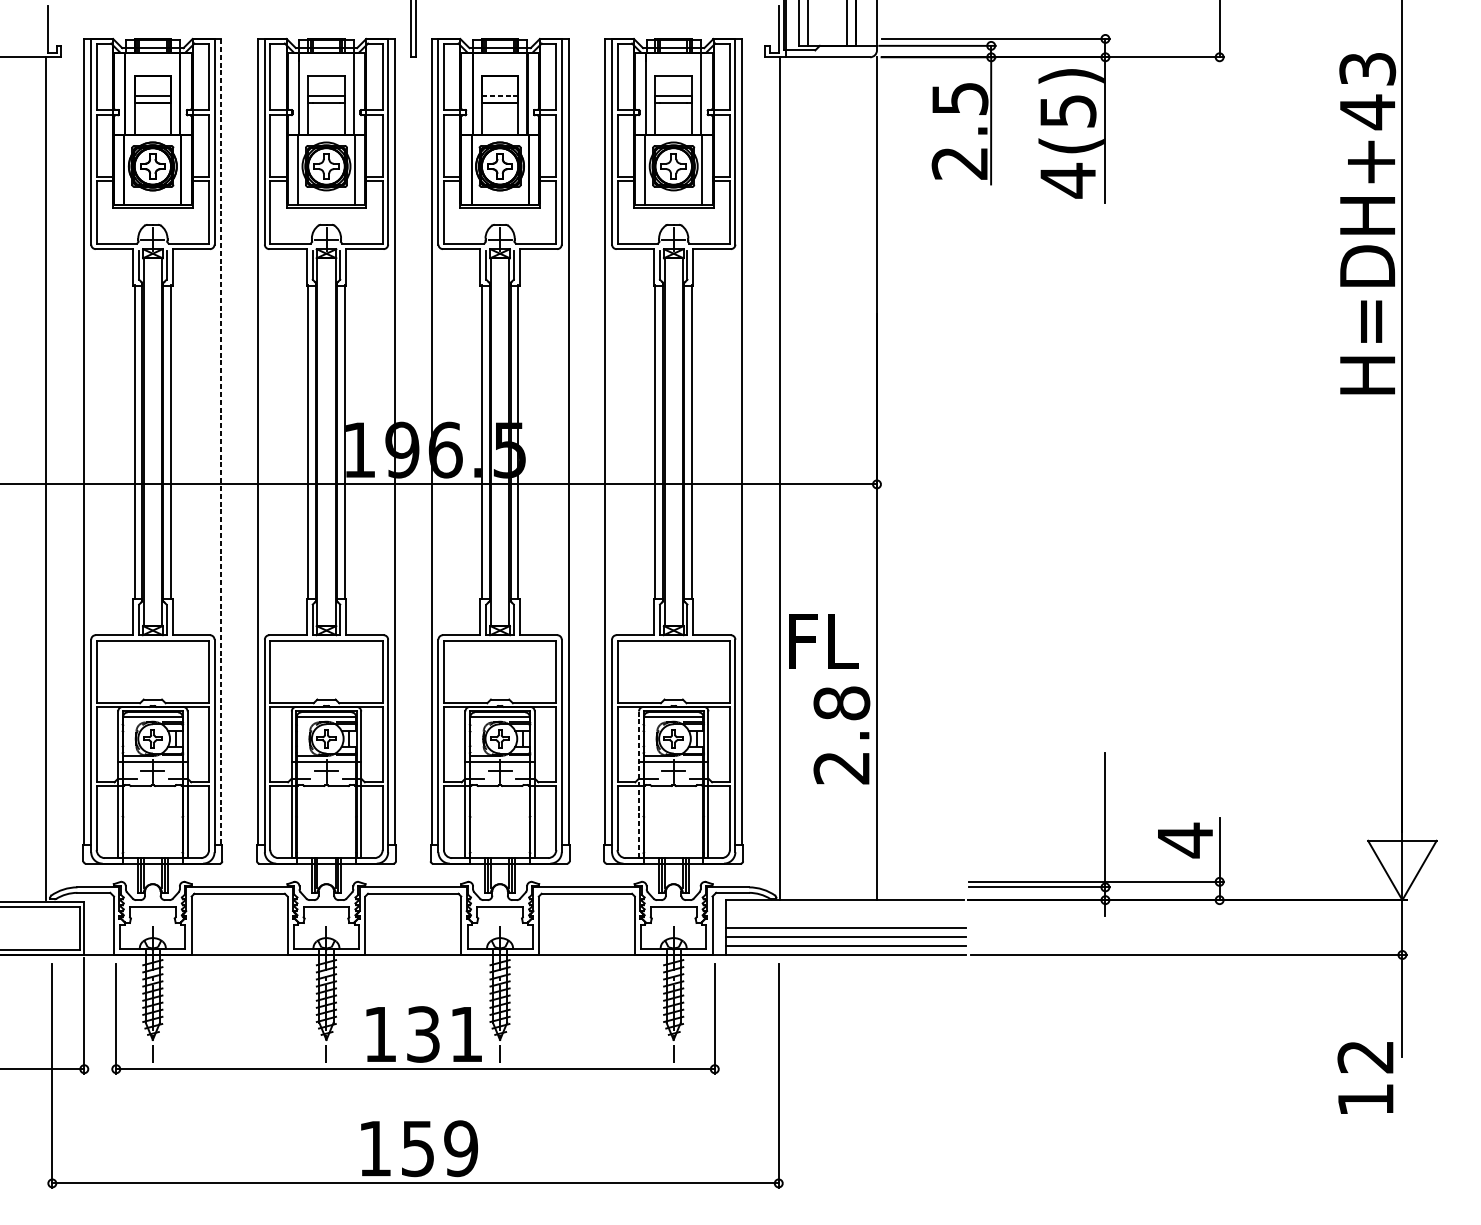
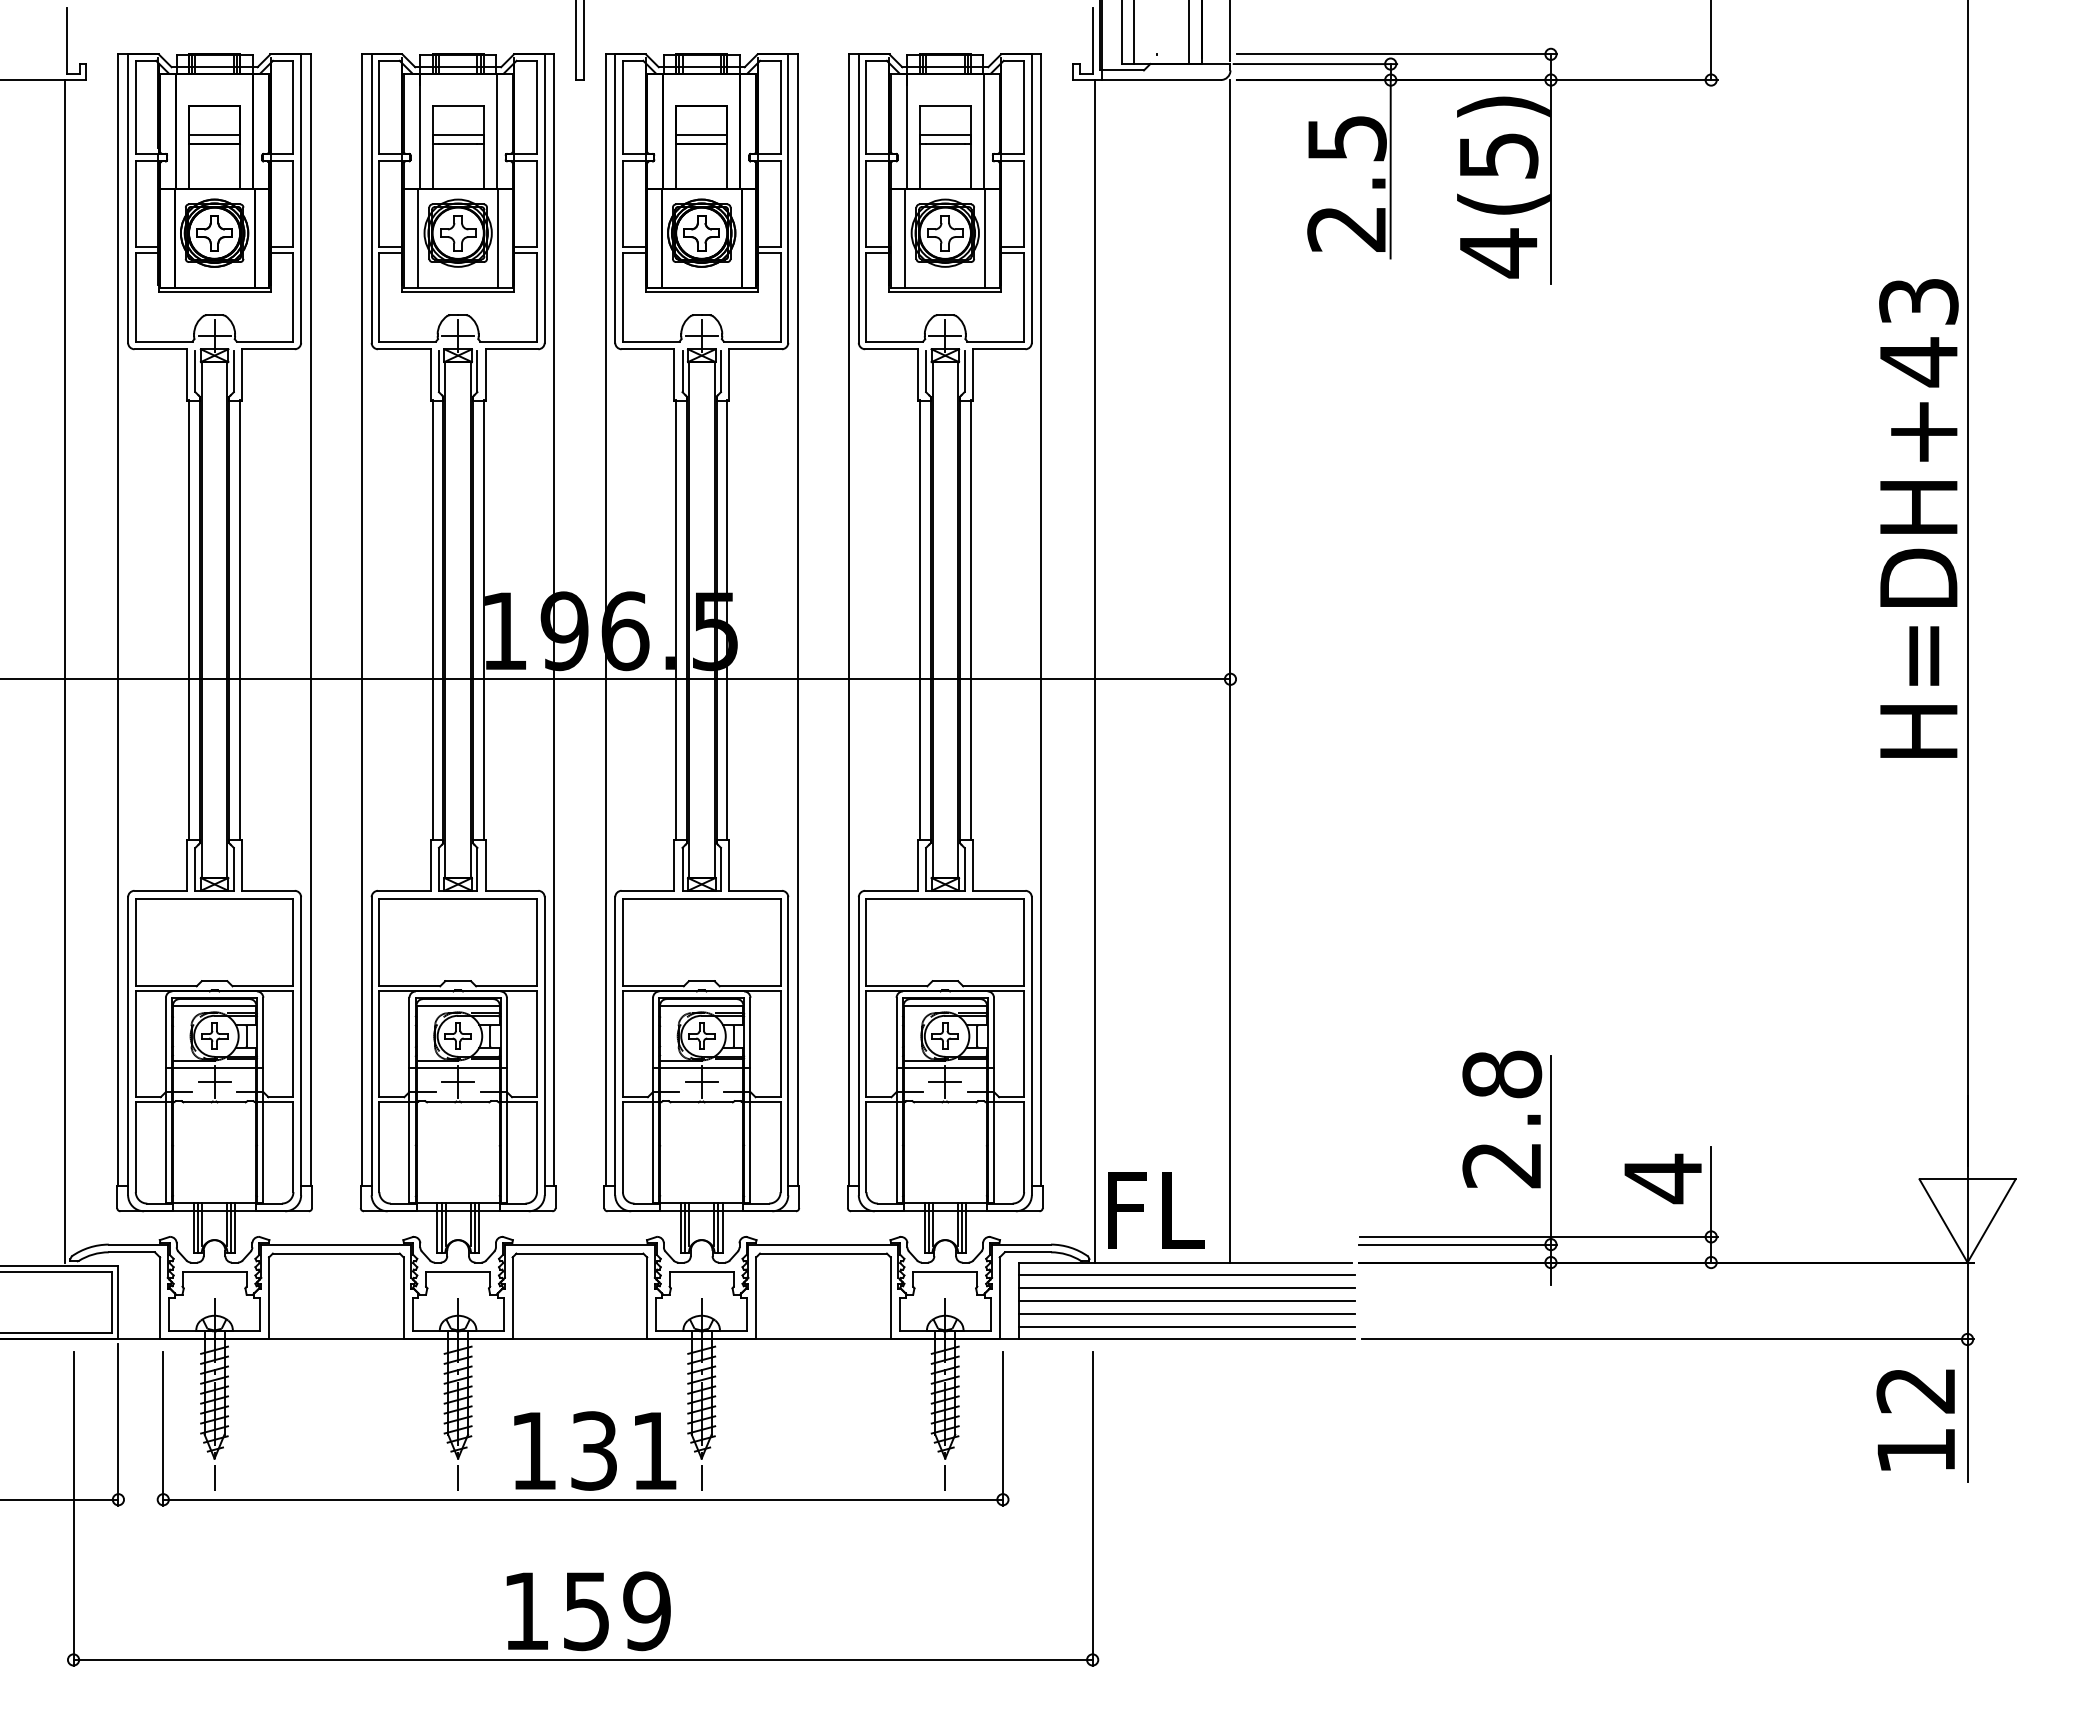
line: (499, 96) -> (701, 134), dashed -> solid
text: (1367, 223) -> (1918, 518), moved
line: (221, 442) -> (310, 620), dashed -> solid
text: (824, 641) -> (1156, 1210), moved
text: (842, 735) -> (1502, 1119), moved
line: (638, 784) -> (896, 1100), dashed -> solid
line: (845, 909) -> (1186, 1275), added
line: (845, 918) -> (1186, 1288), added
text: (1365, 1077) -> (1915, 1419), moved

